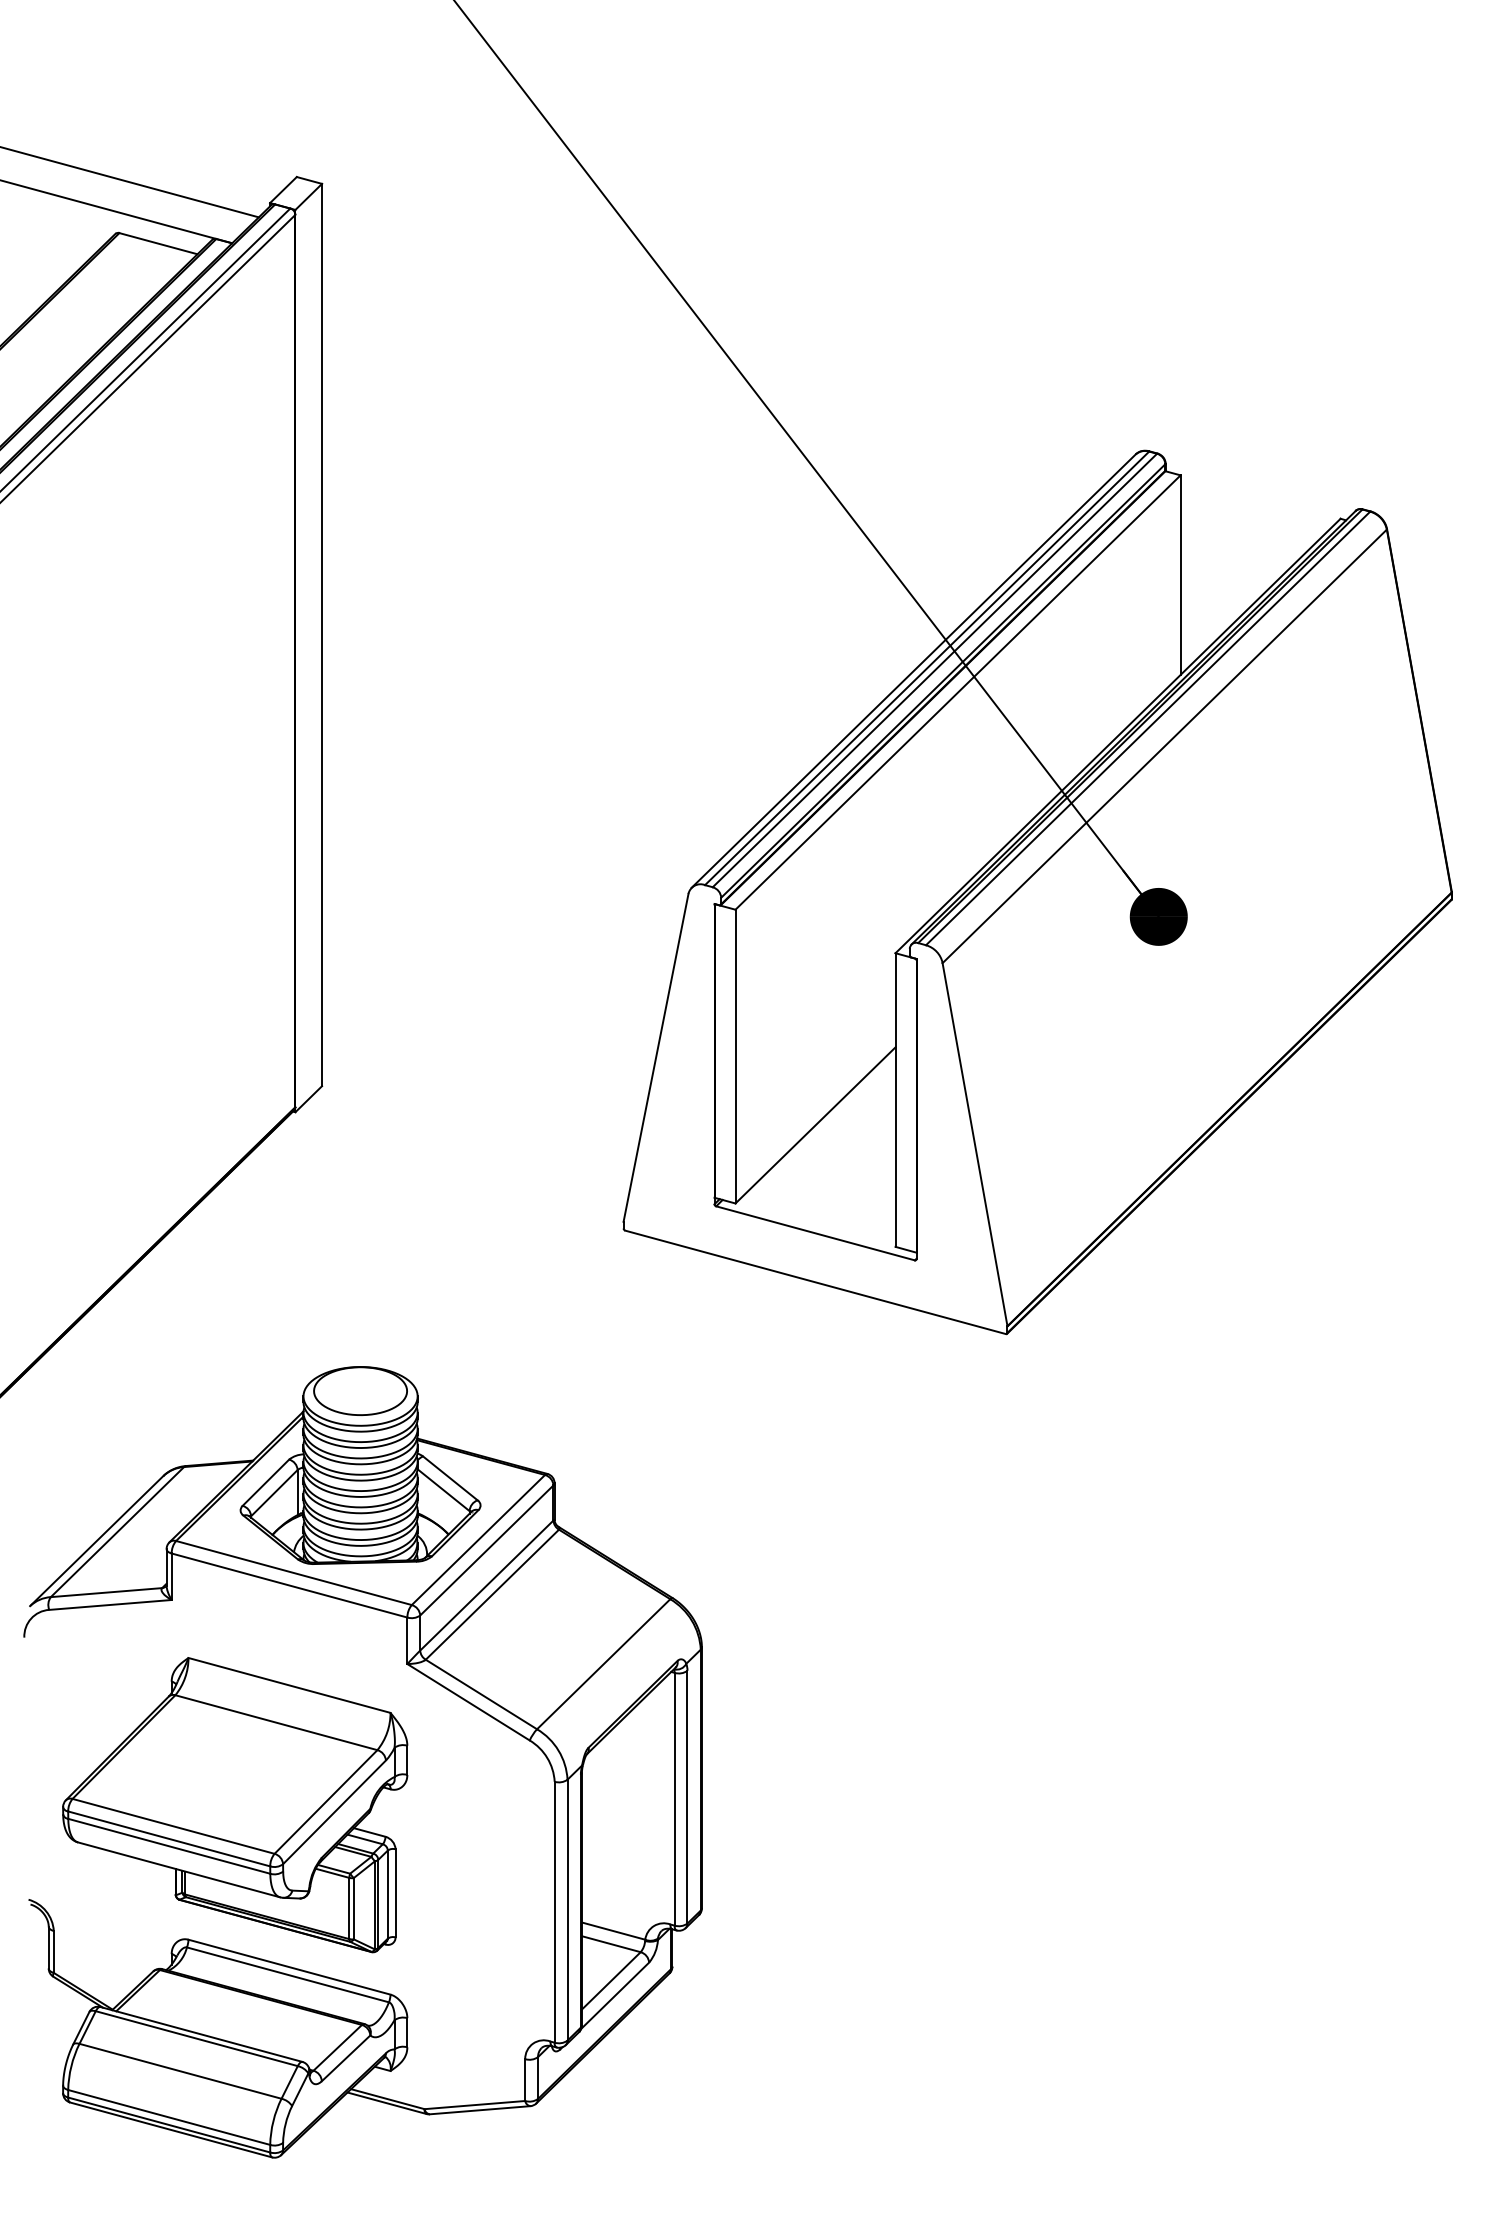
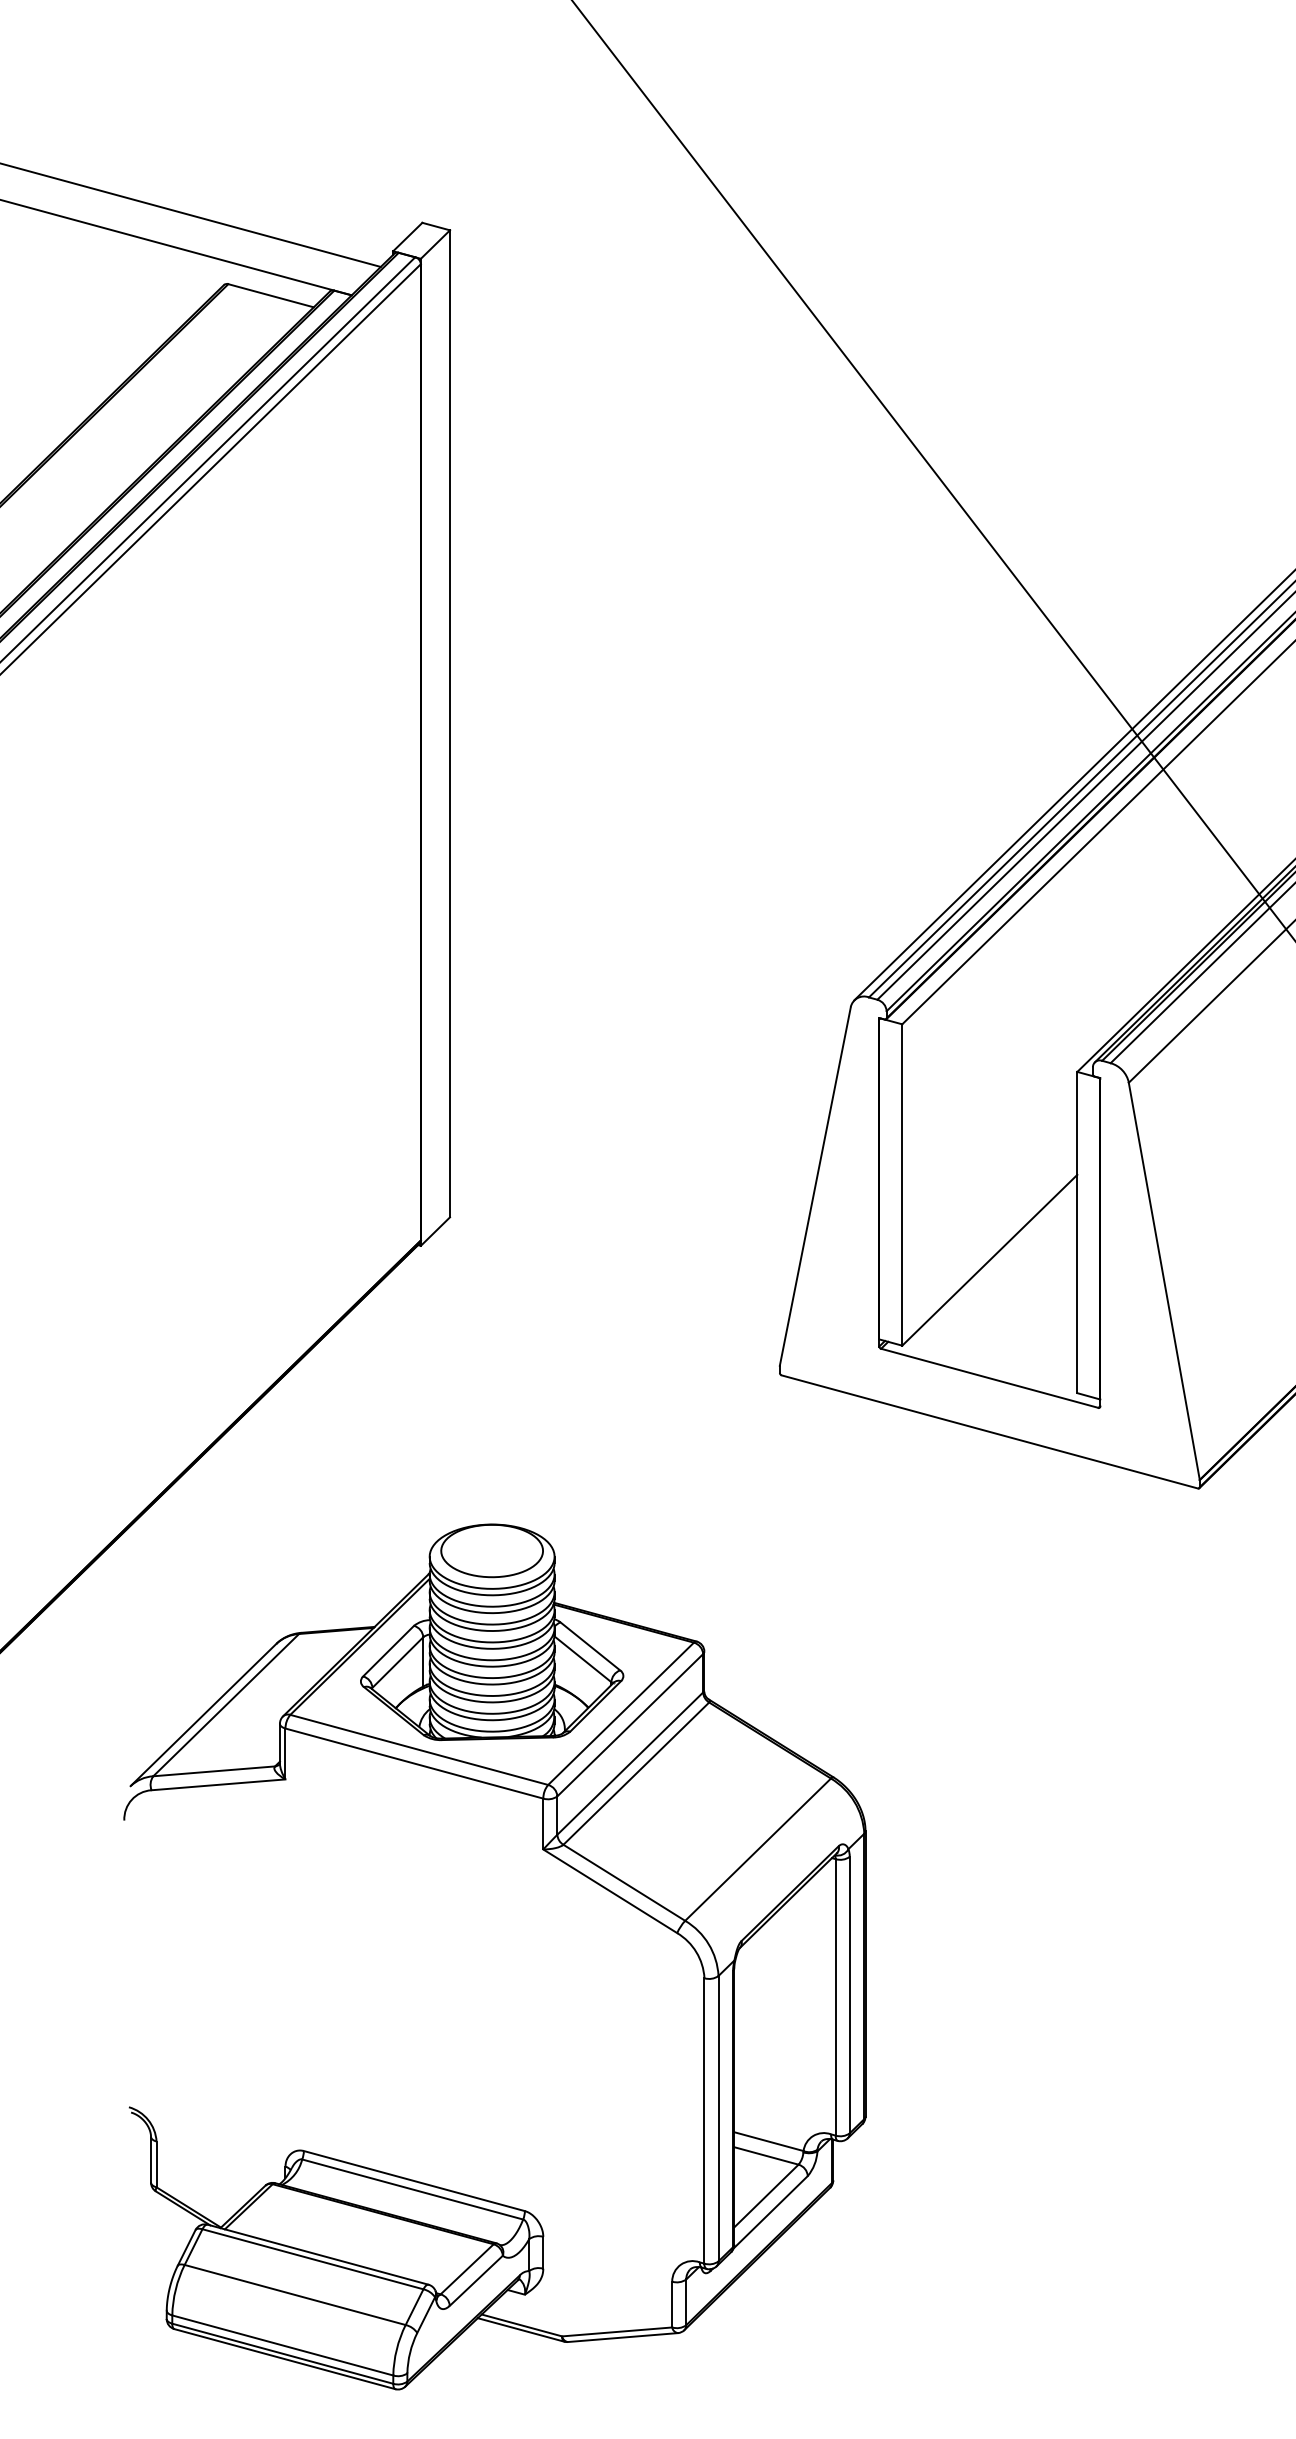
part: (235, 1805) -> (355, 2004), removed

